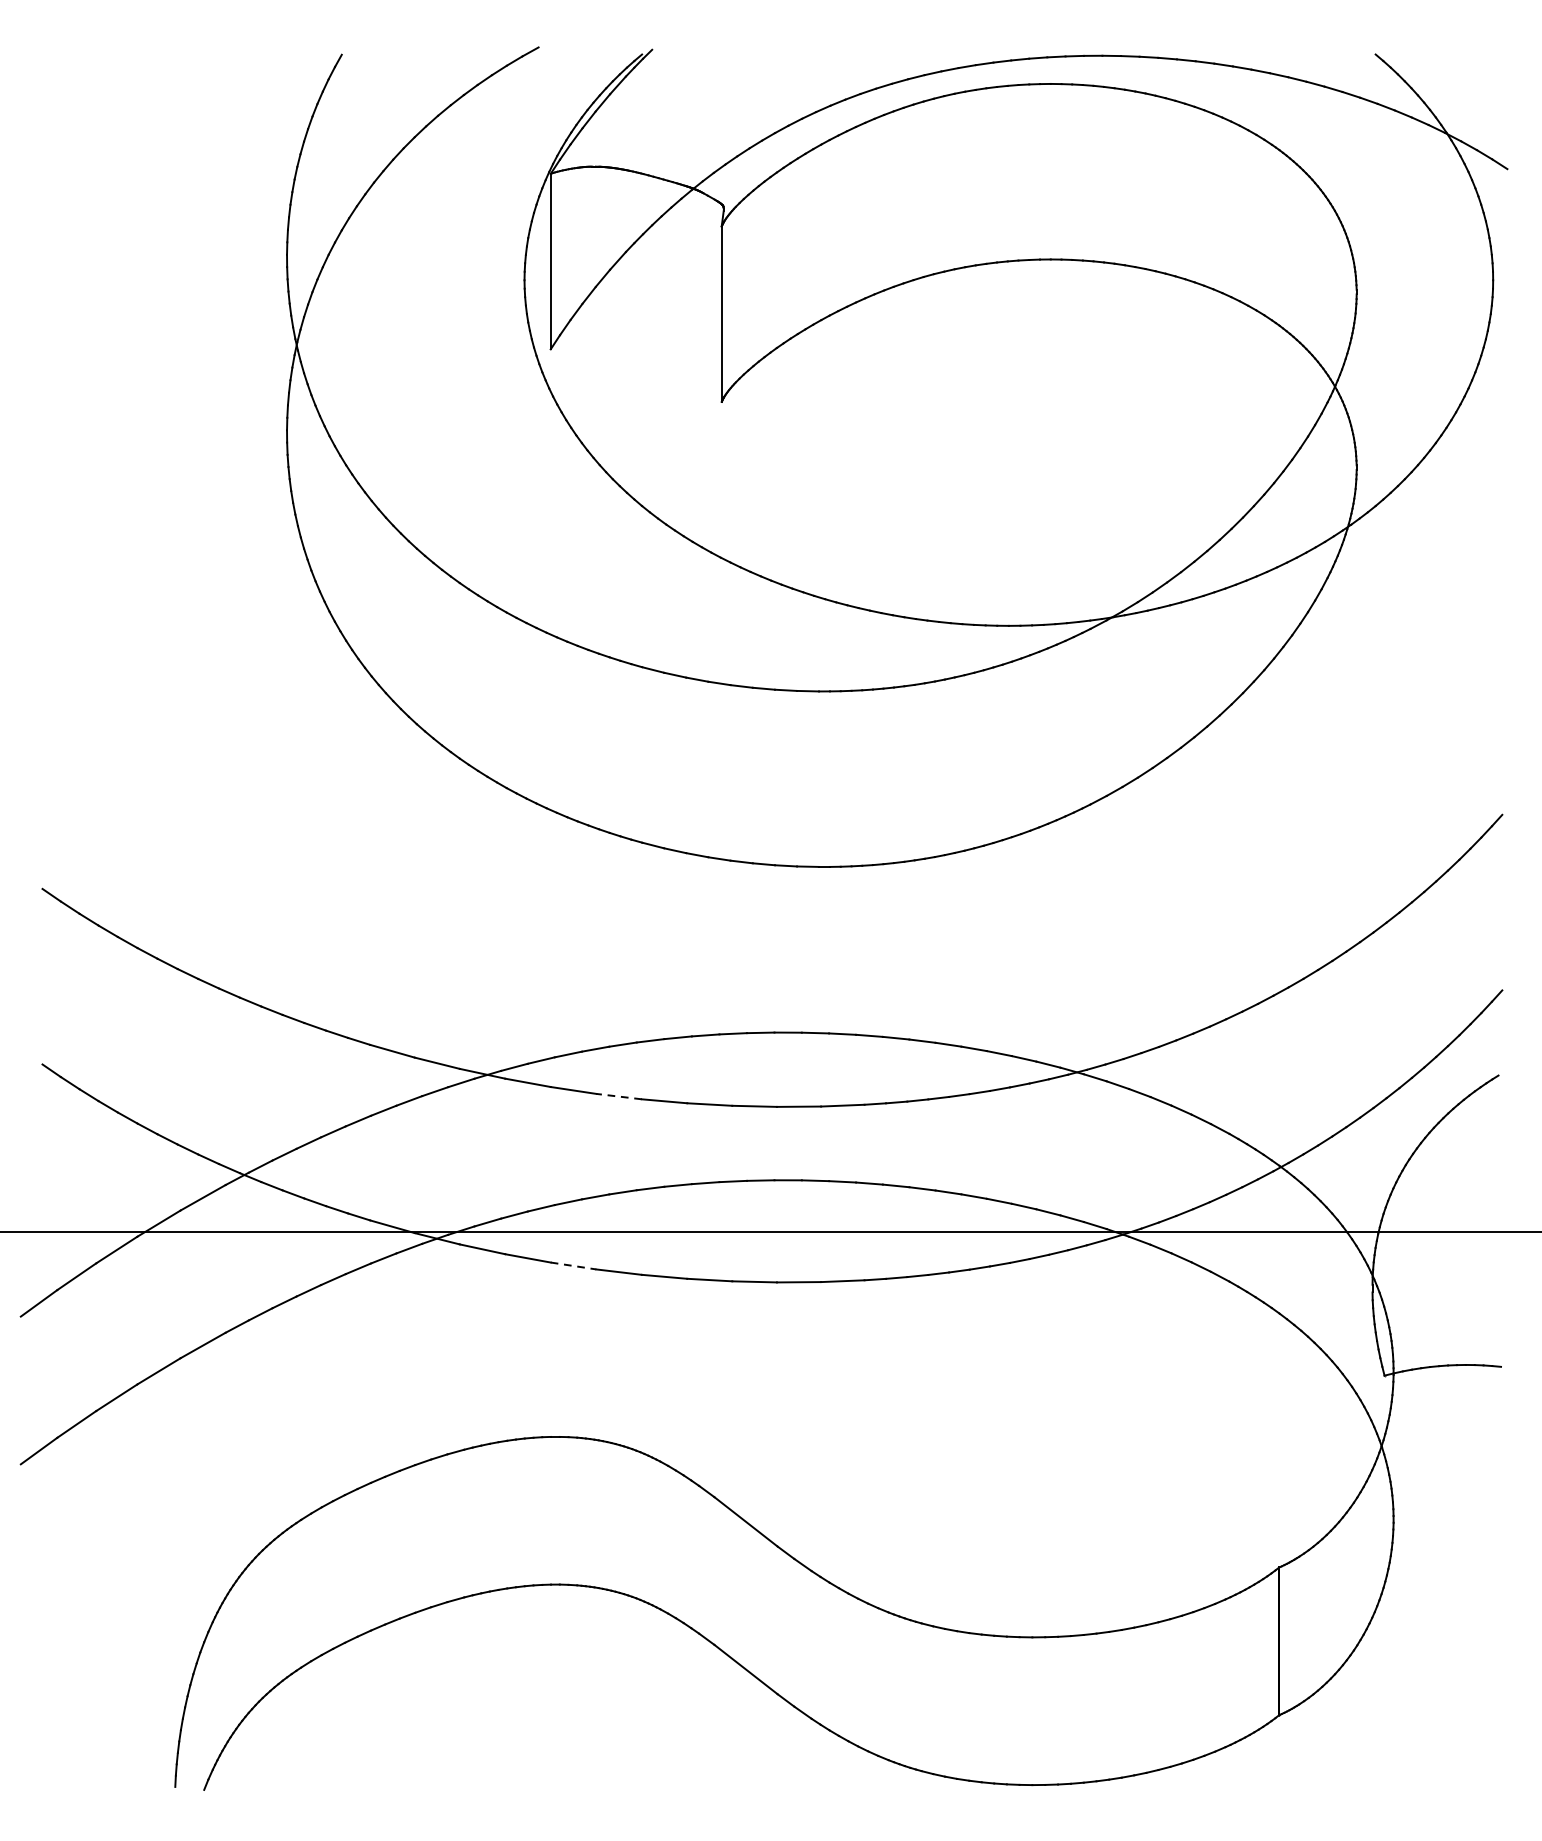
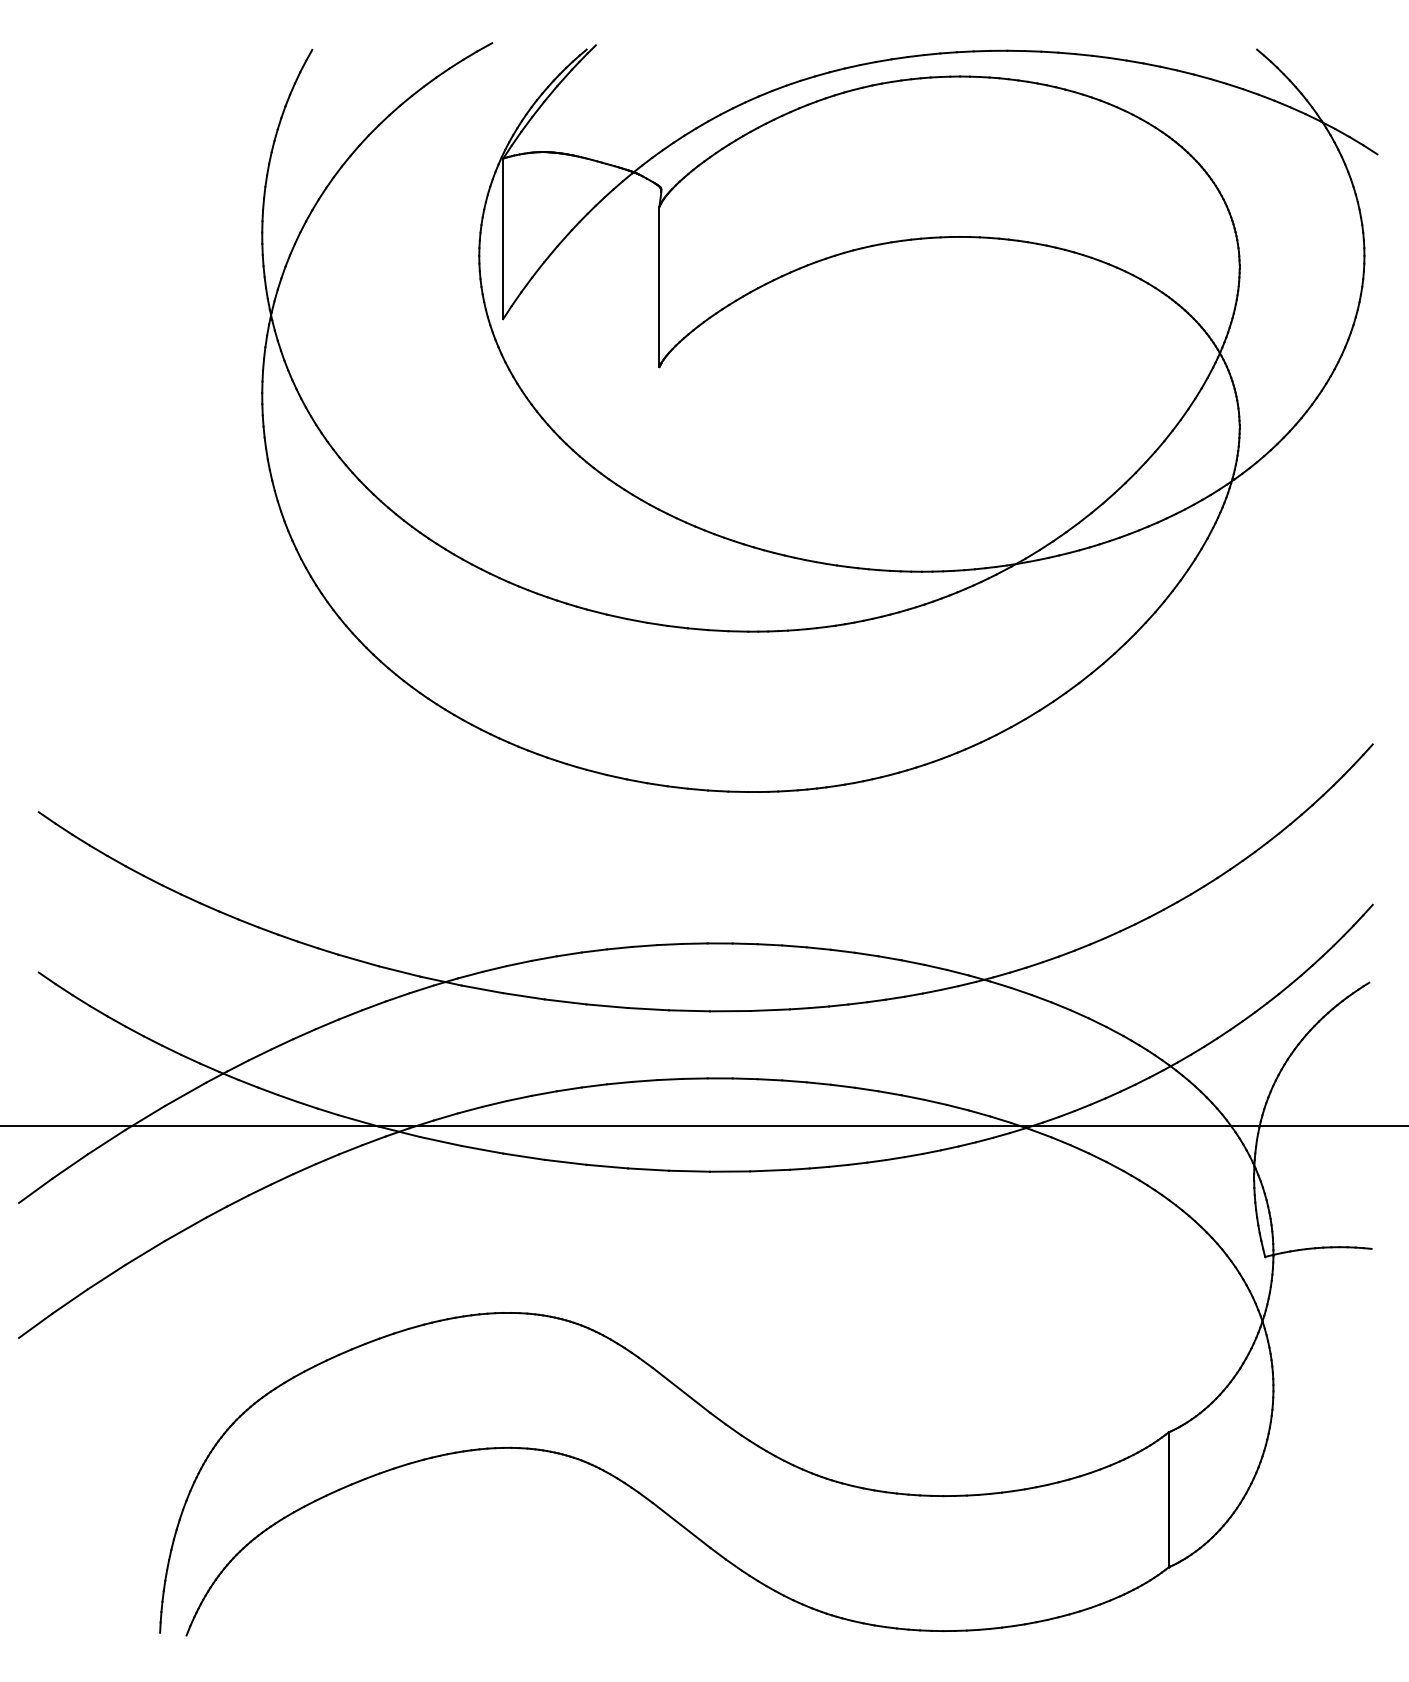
line: (618, 1096) -> (565, 1001), dashed -> solid
line: (574, 1265) -> (524, 1156), dashed -> solid

